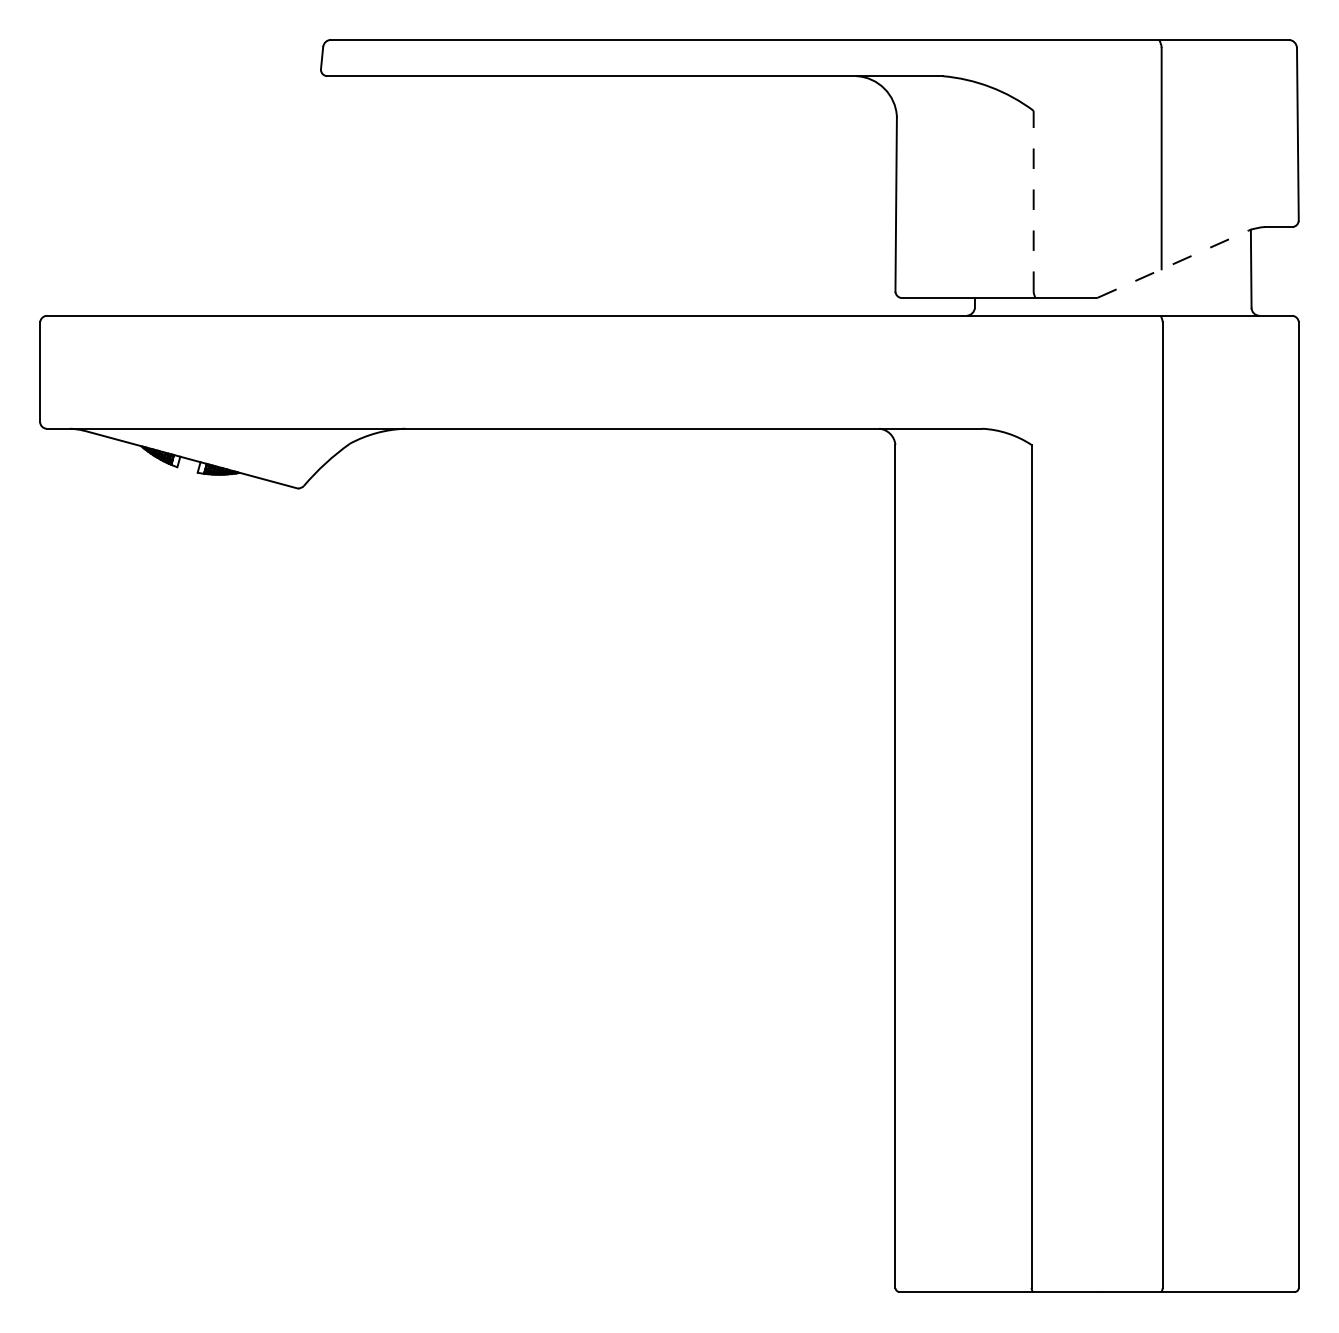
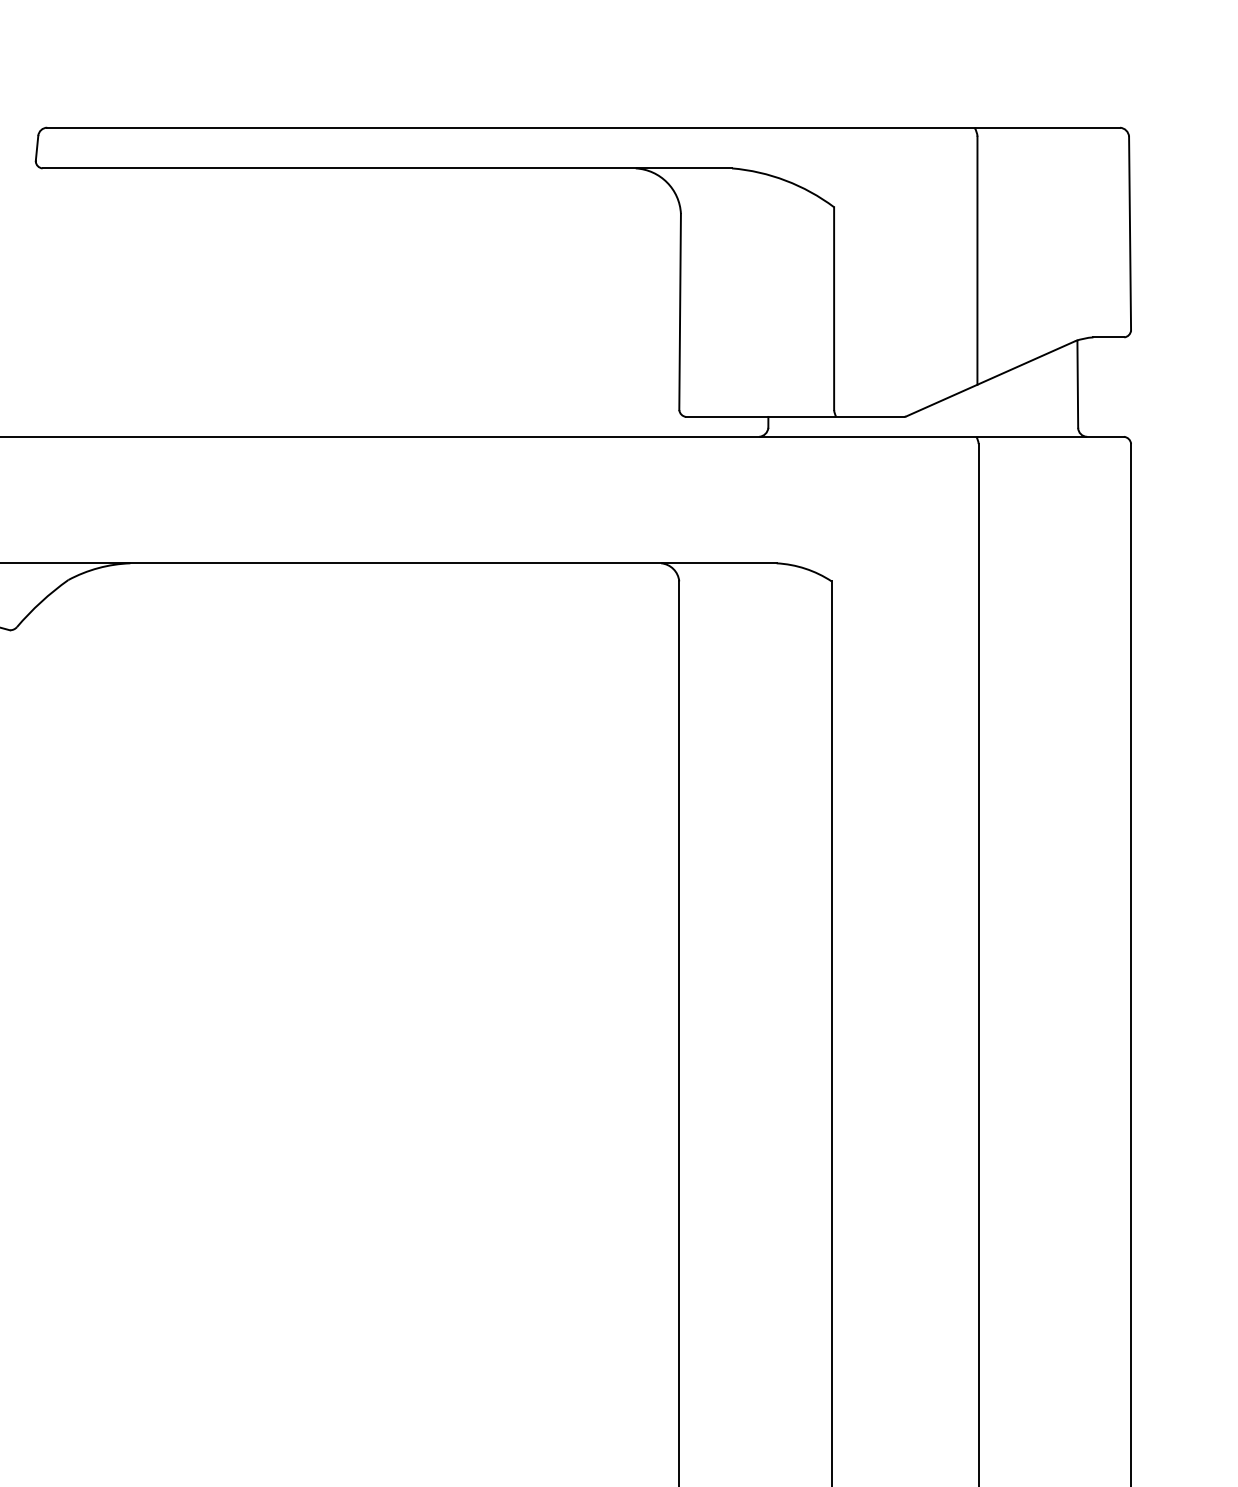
line: (1033, 201) -> (833, 308), dashed -> solid
line: (1173, 264) -> (990, 379), dashed -> solid

